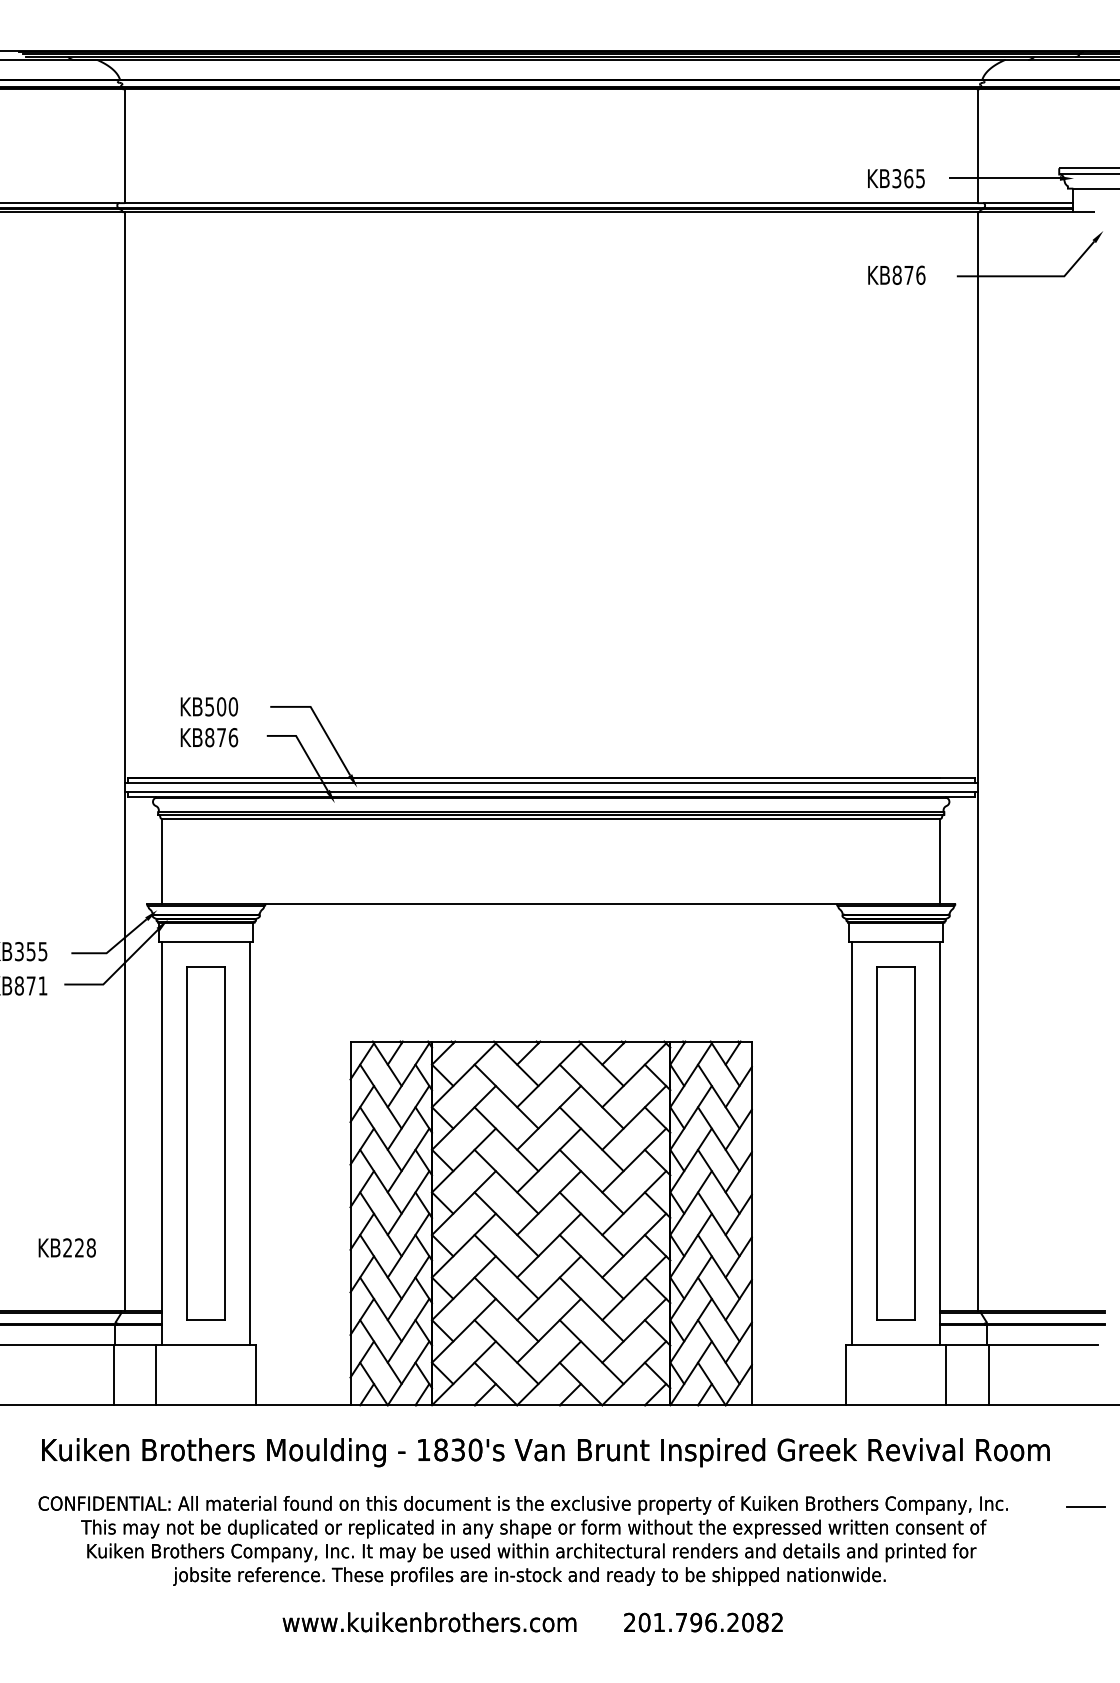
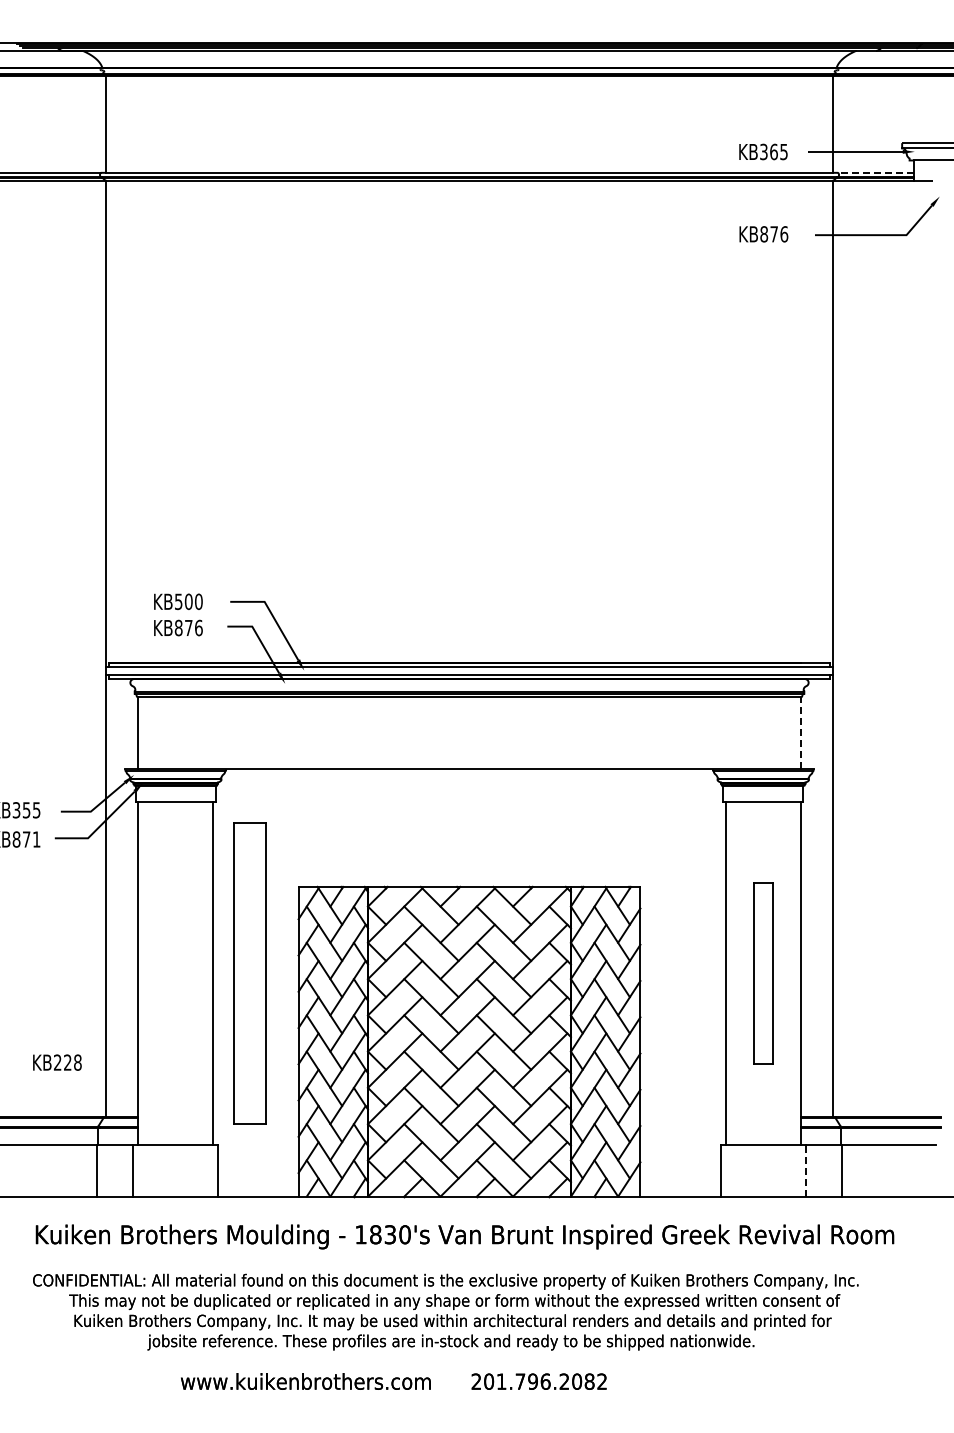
line: (1027, 202) -> (875, 172), solid -> dashed
line: (939, 861) -> (800, 733), solid -> dashed
part: (205, 1143) -> (249, 973), moved
part: (895, 1143) -> (762, 973), size x0.6
line: (946, 1374) -> (806, 1170), solid -> dashed
line: (1085, 1507) -> (924, 1283), removed
text: (532, 1622) -> (393, 1381), moved

